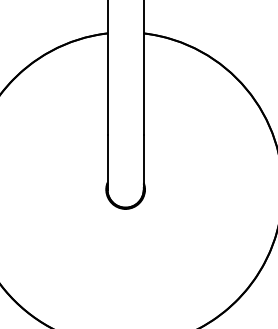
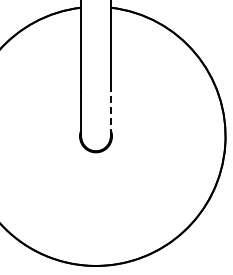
line: (143, 161) -> (110, 113), solid -> dashed

